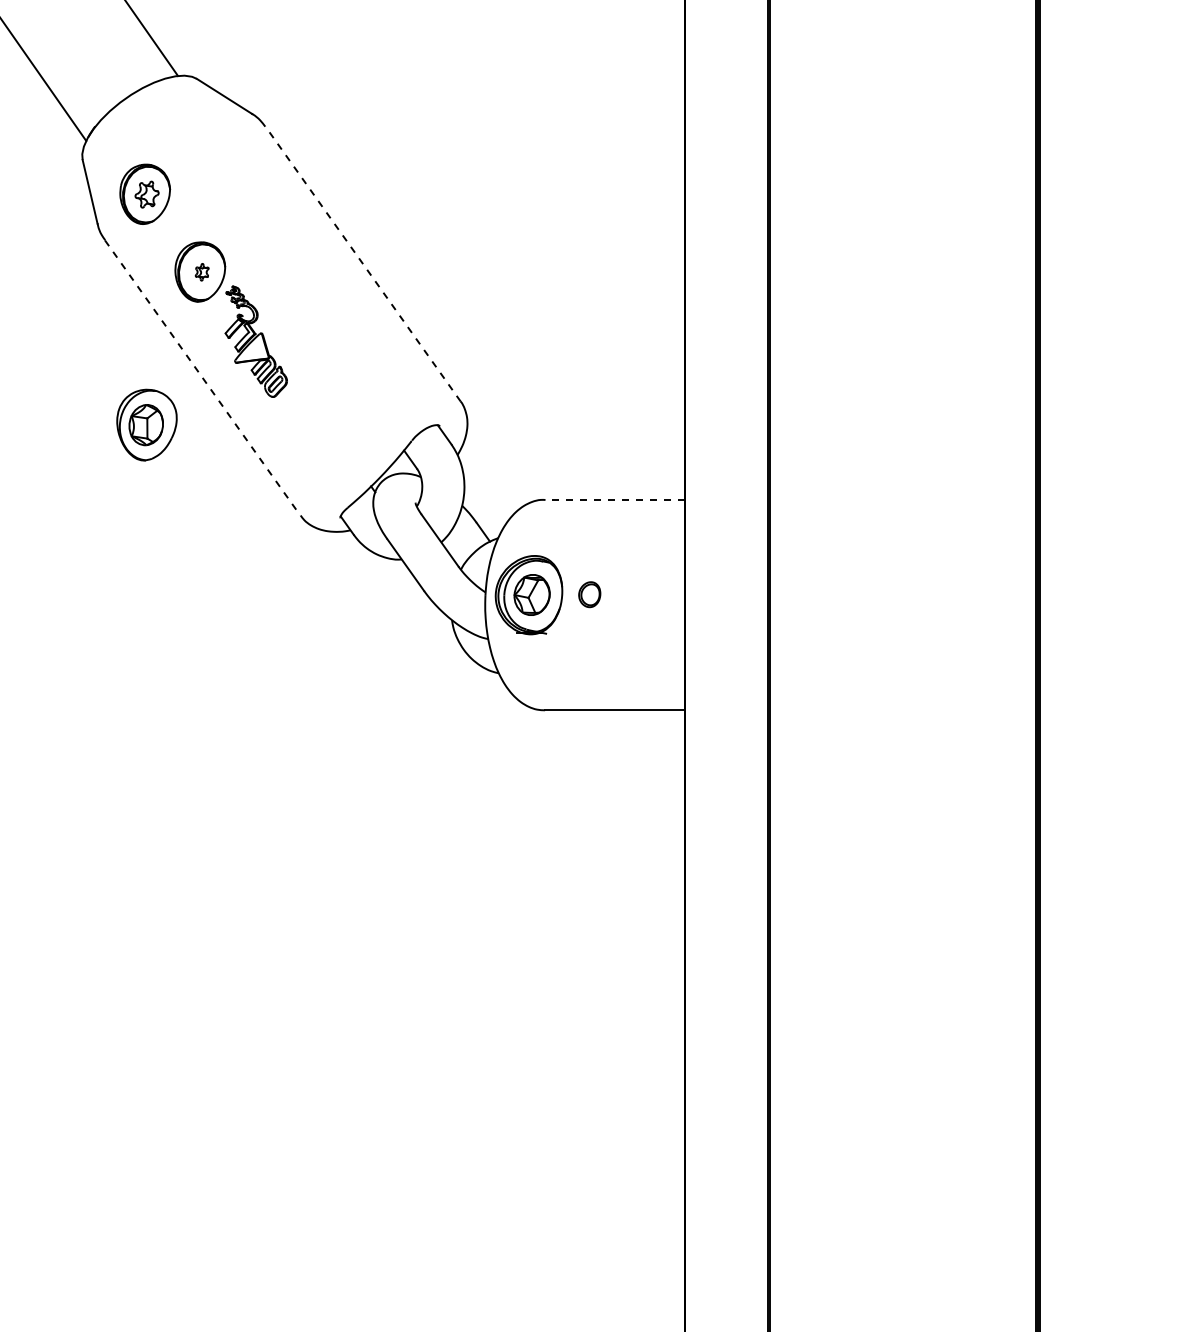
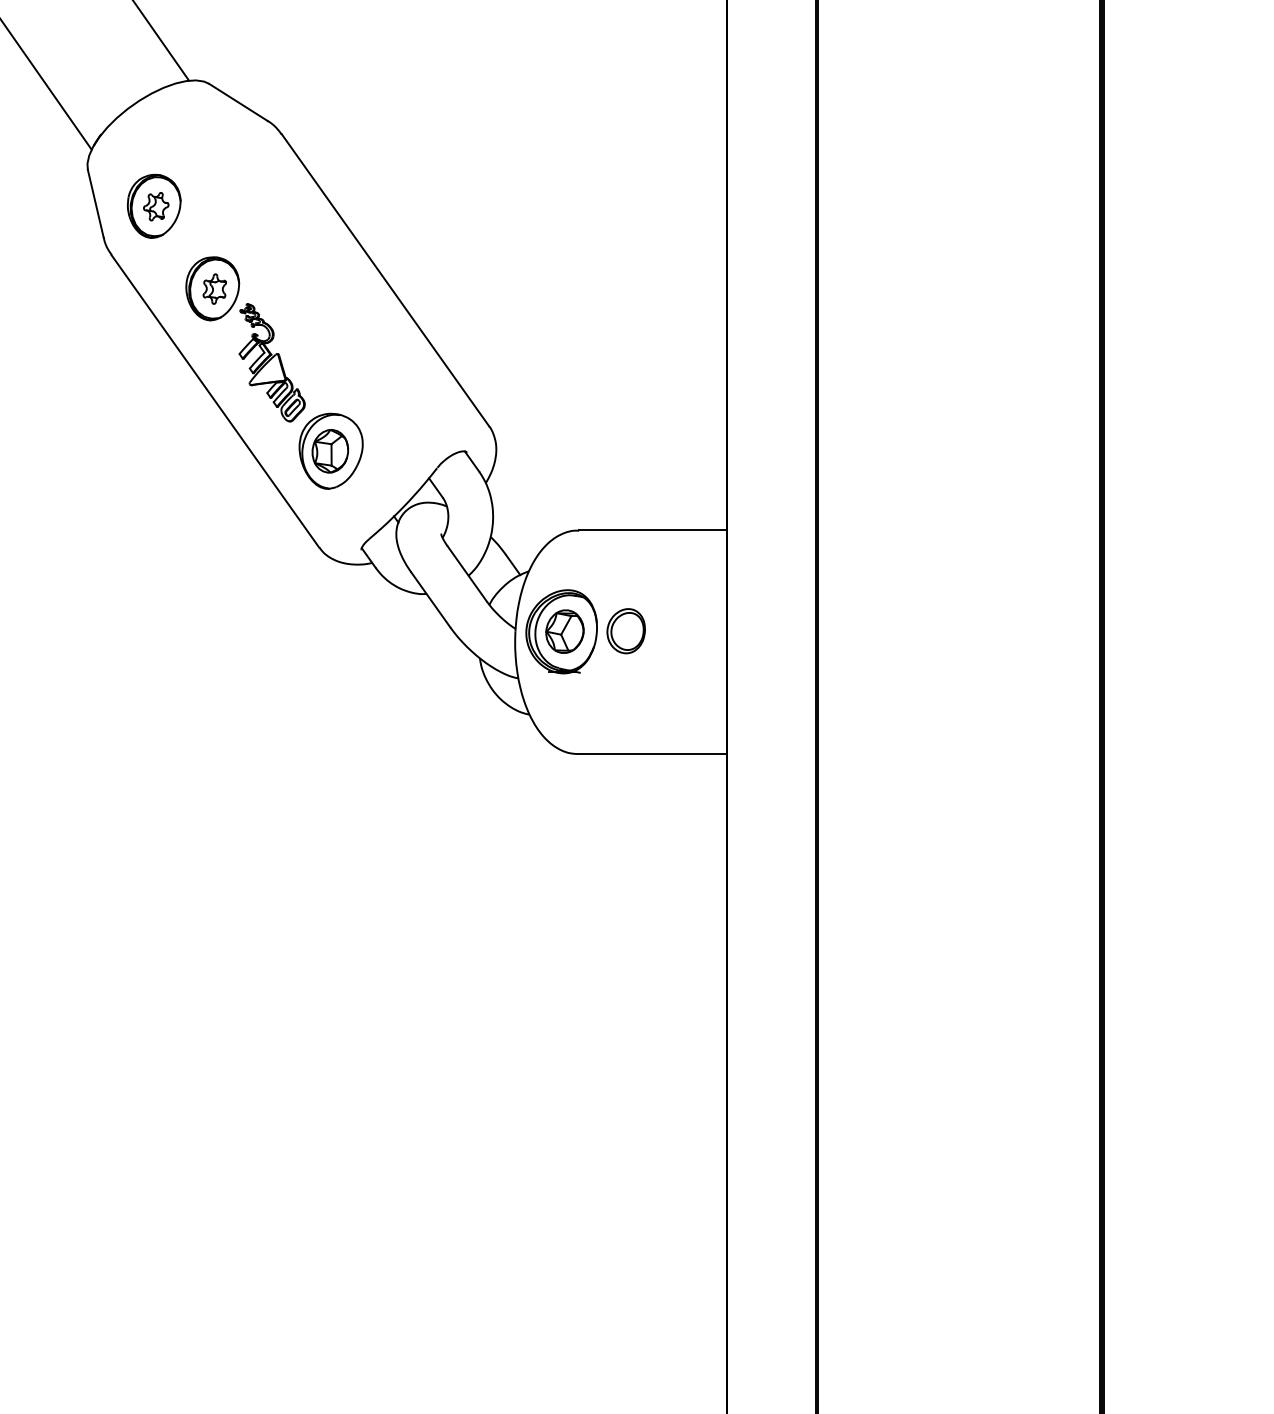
line: (363, 263) -> (385, 279), dashed -> solid
part: (201, 271) -> (214, 288), size x1.67
line: (202, 378) -> (215, 401), dashed -> solid
part: (146, 424) -> (330, 450), moved
line: (614, 499) -> (652, 530), dashed -> solid
part: (589, 594) -> (625, 631), size x1.67

